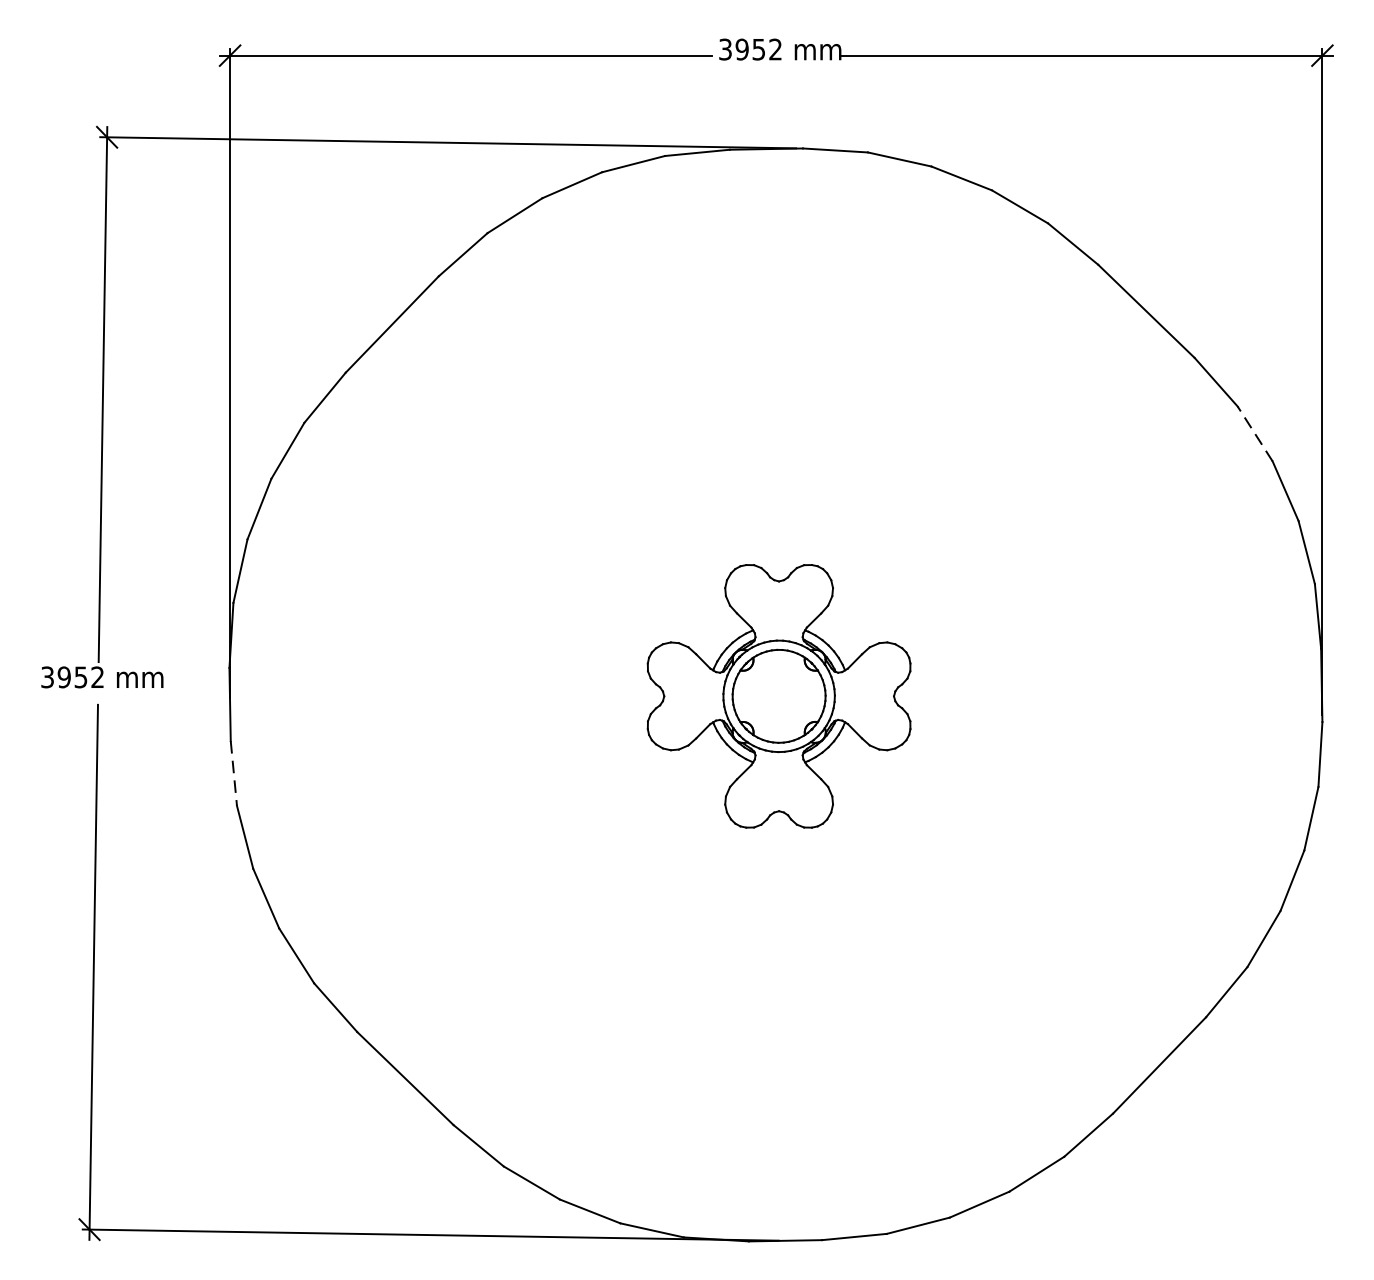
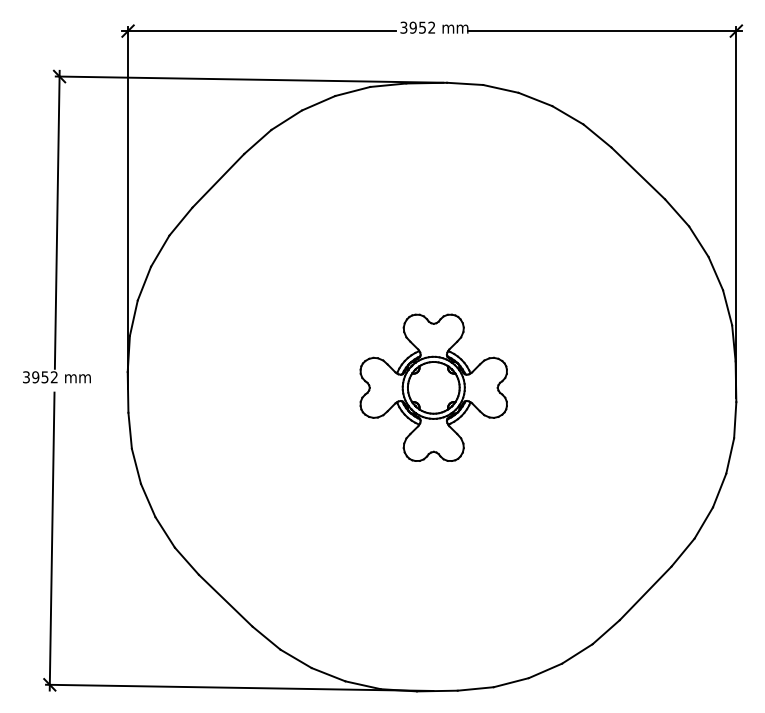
line: (1254, 433) -> (698, 241), dashed -> solid
line: (234, 774) -> (130, 431), dashed -> solid

